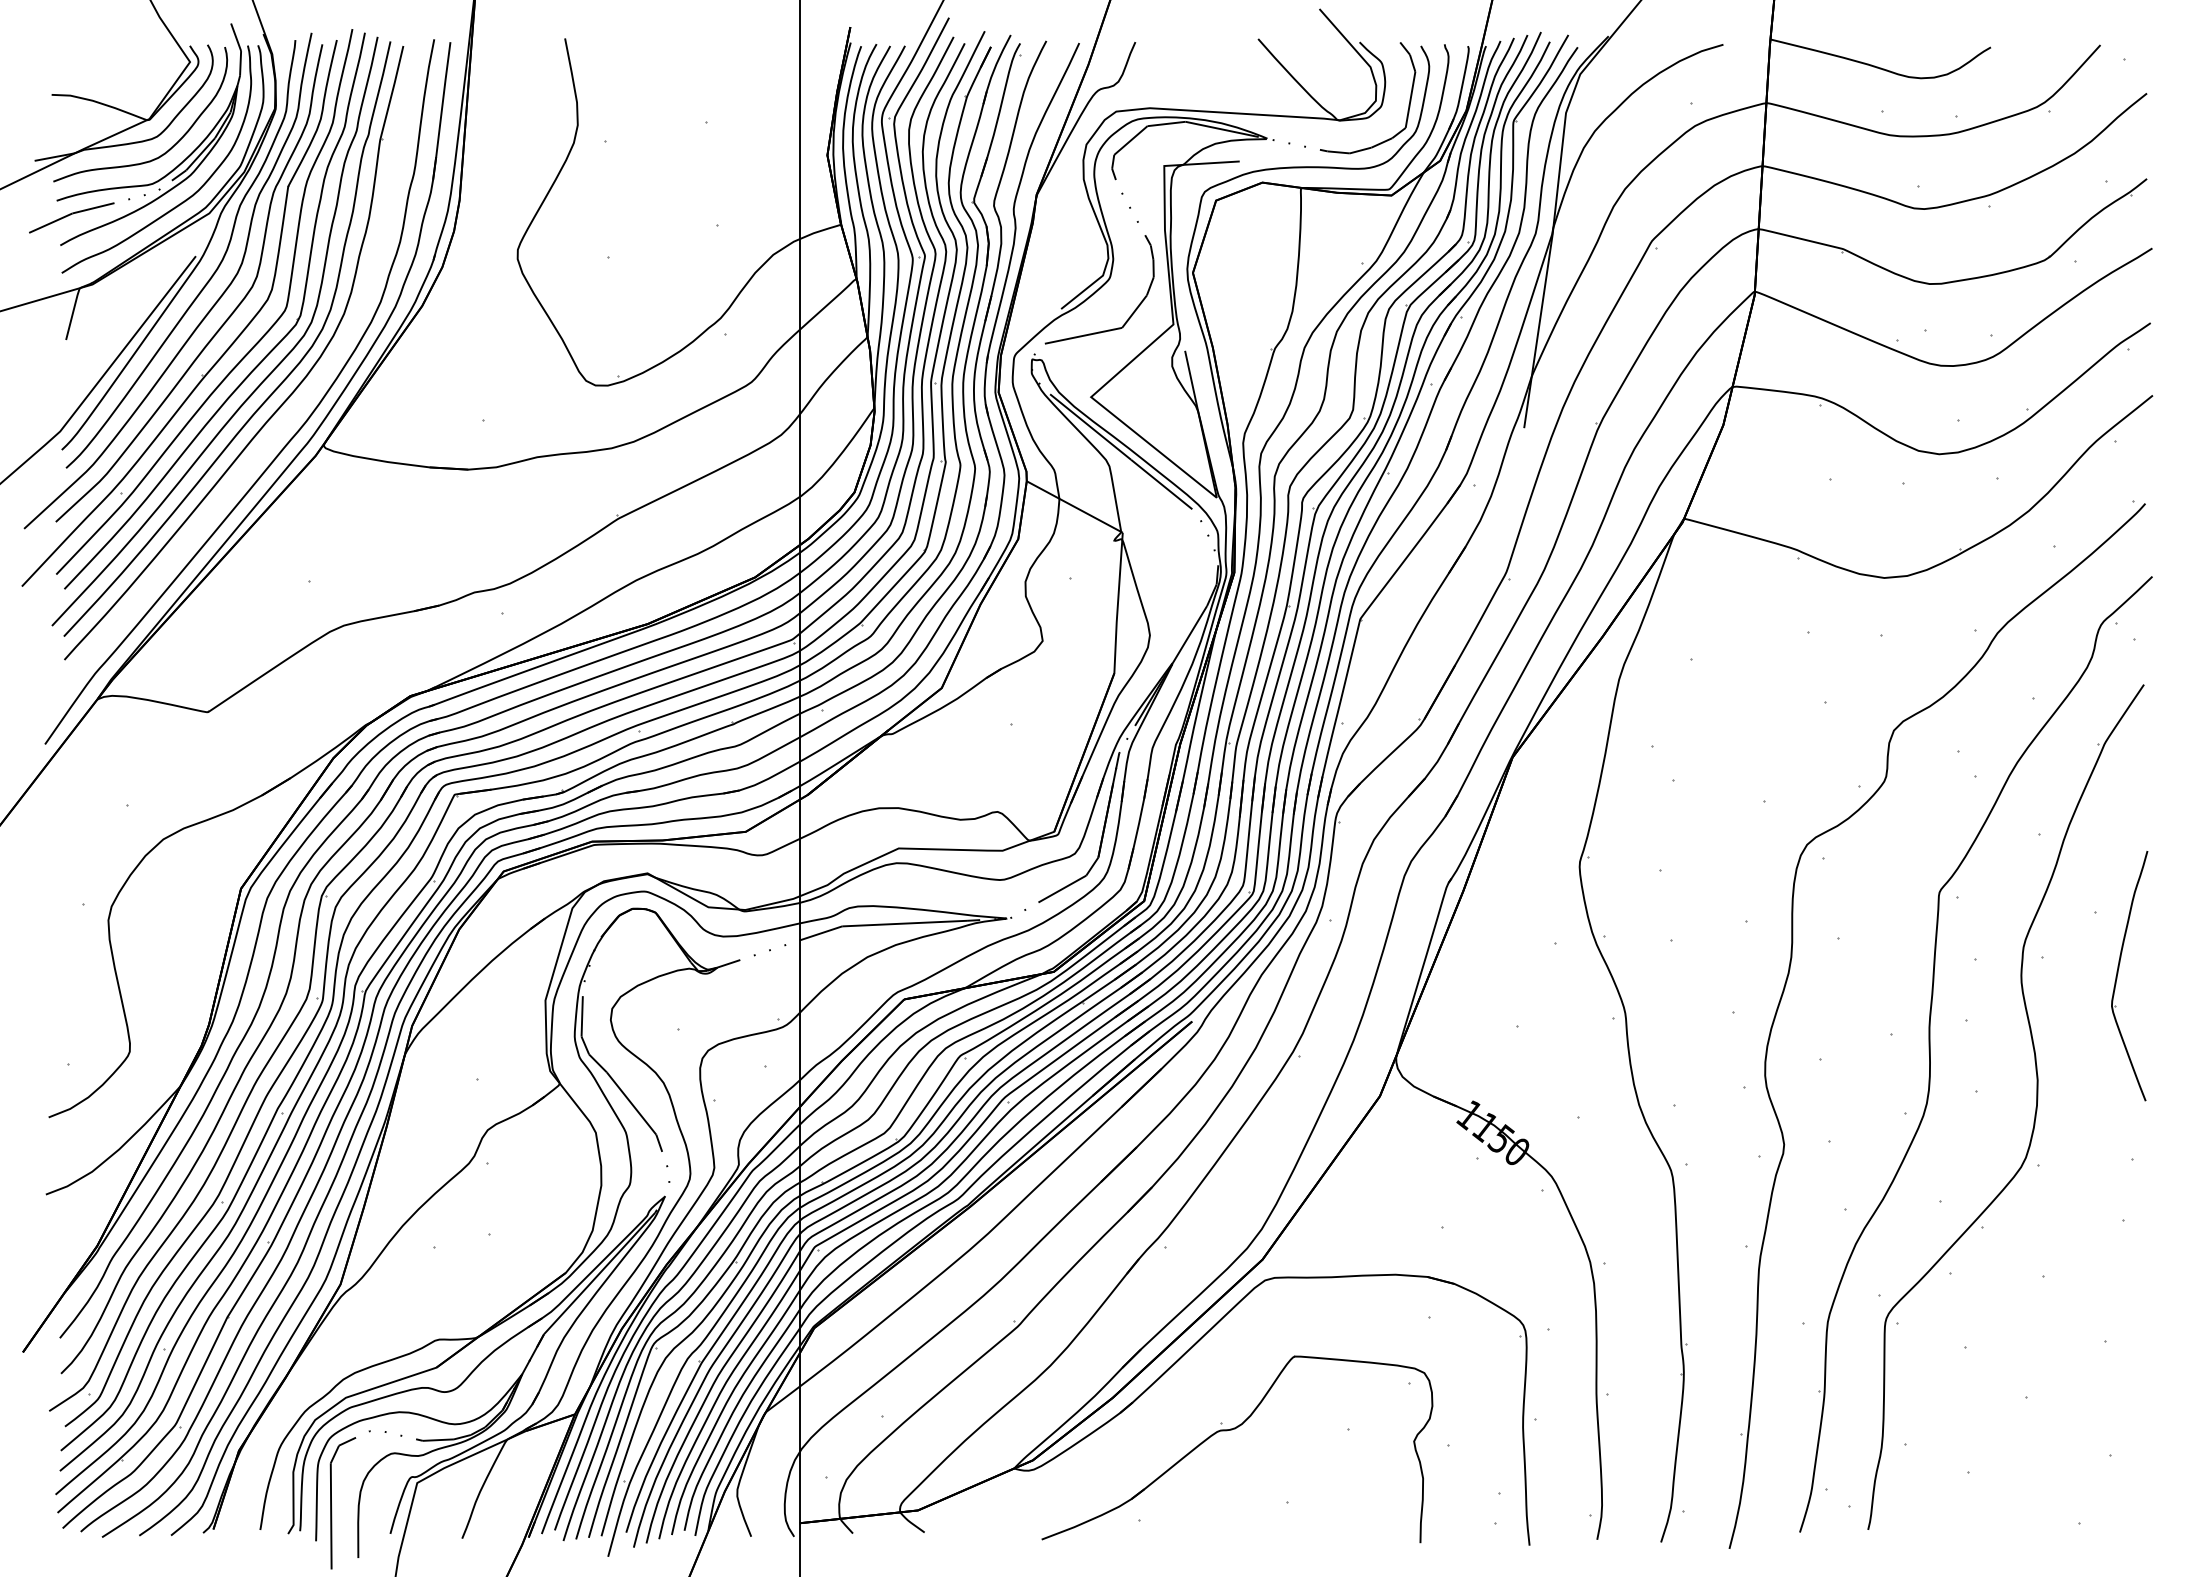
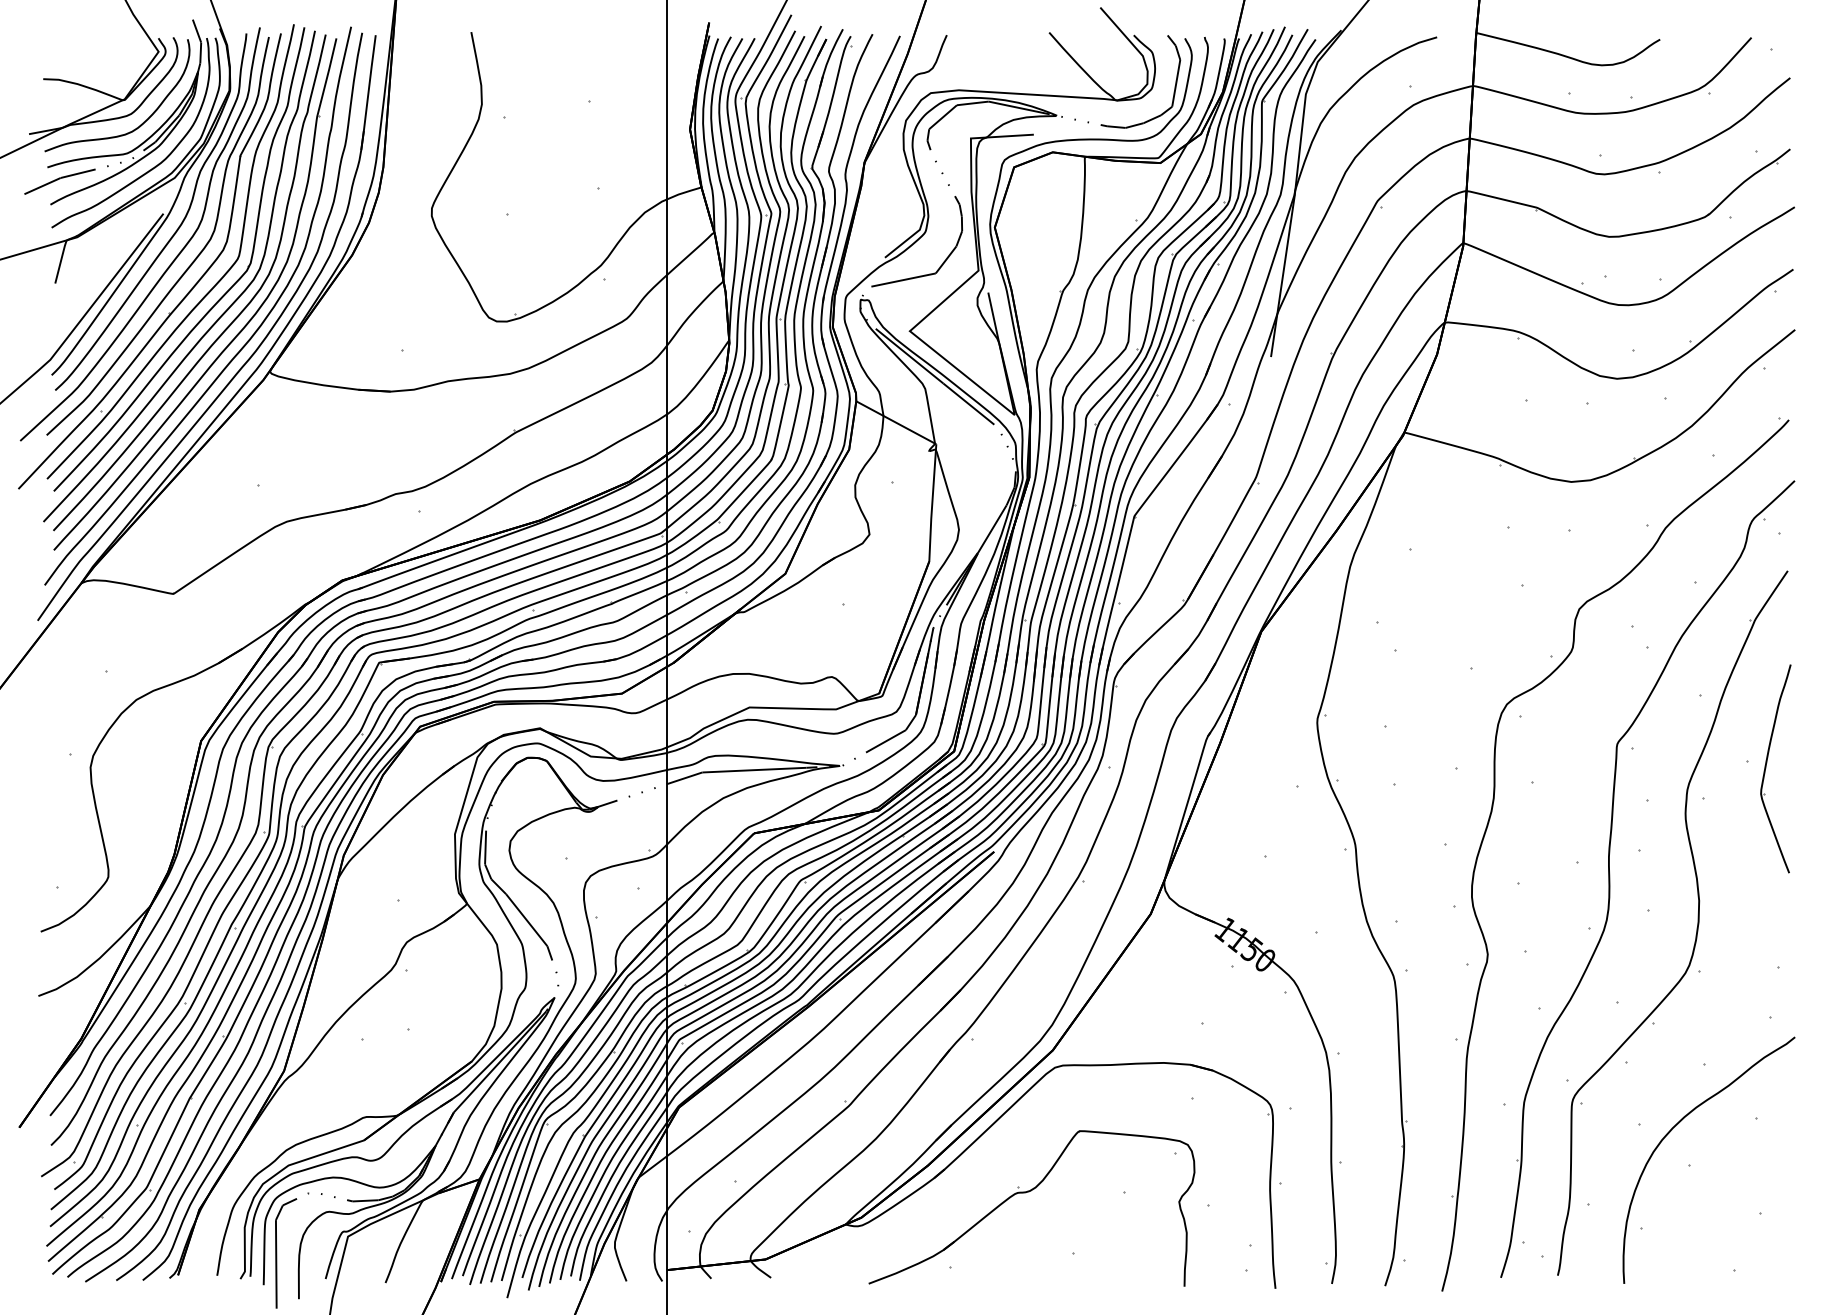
curve: (292, 413) -> (244, 344), added
part: (2118, 973) -> (1766, 766), moved
curve: (2009, 1351) -> (1675, 1126), added

